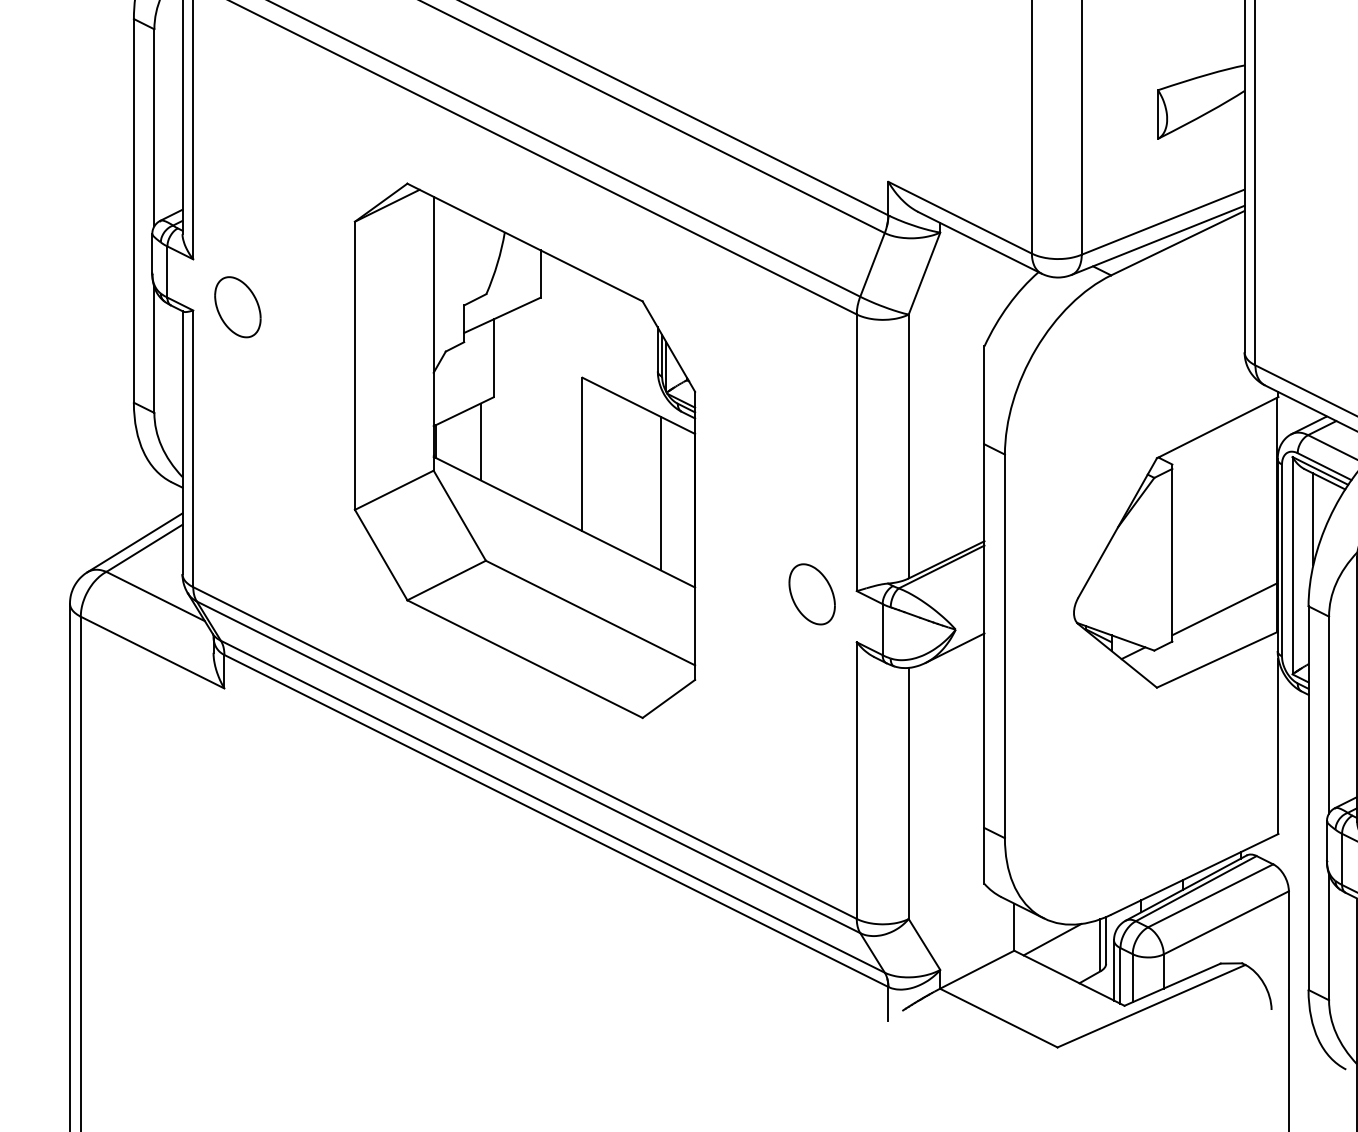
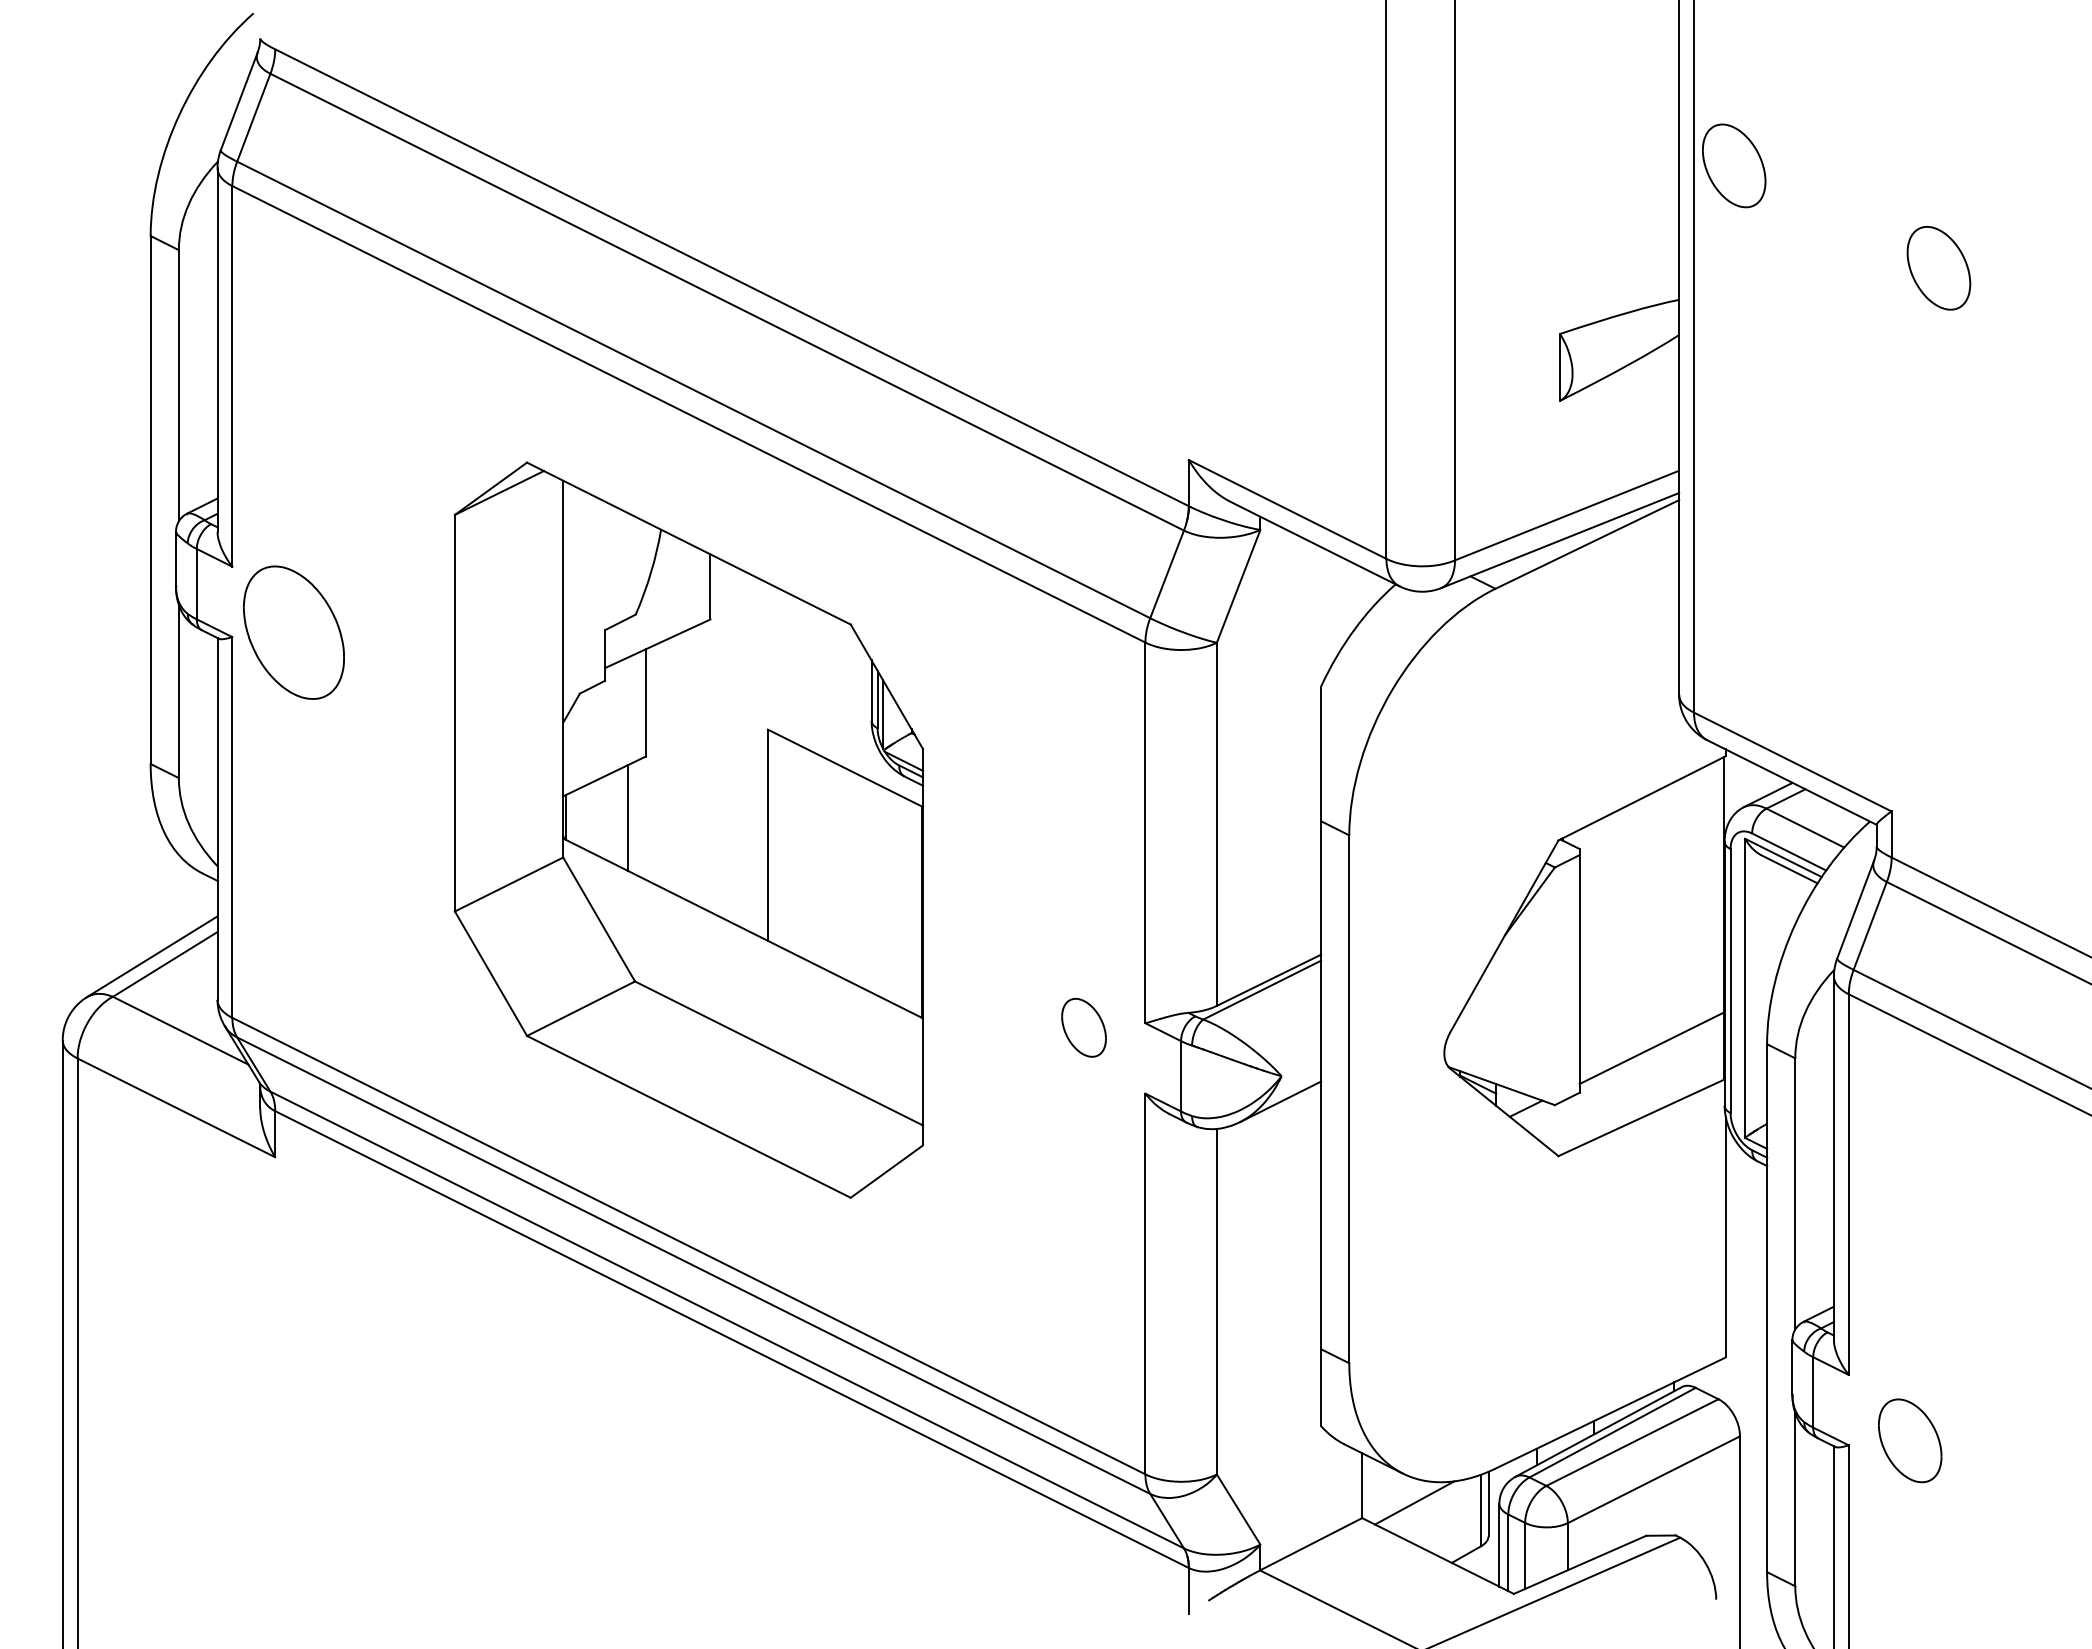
part: (237, 307) -> (293, 632), size x1.6
line: (660, 493) -> (875, 888), removed
line: (1313, 519) -> (1773, 924), removed
part: (811, 594) -> (1083, 1027), size x0.7

